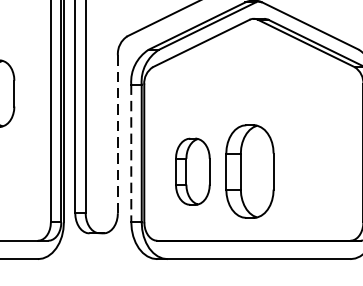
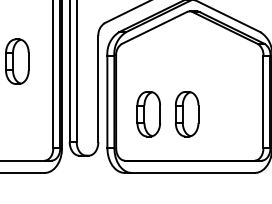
line: (118, 134) -> (98, 89), dashed -> solid
line: (131, 154) -> (107, 102), dashed -> solid
part: (248, 172) -> (186, 114), size x0.71

